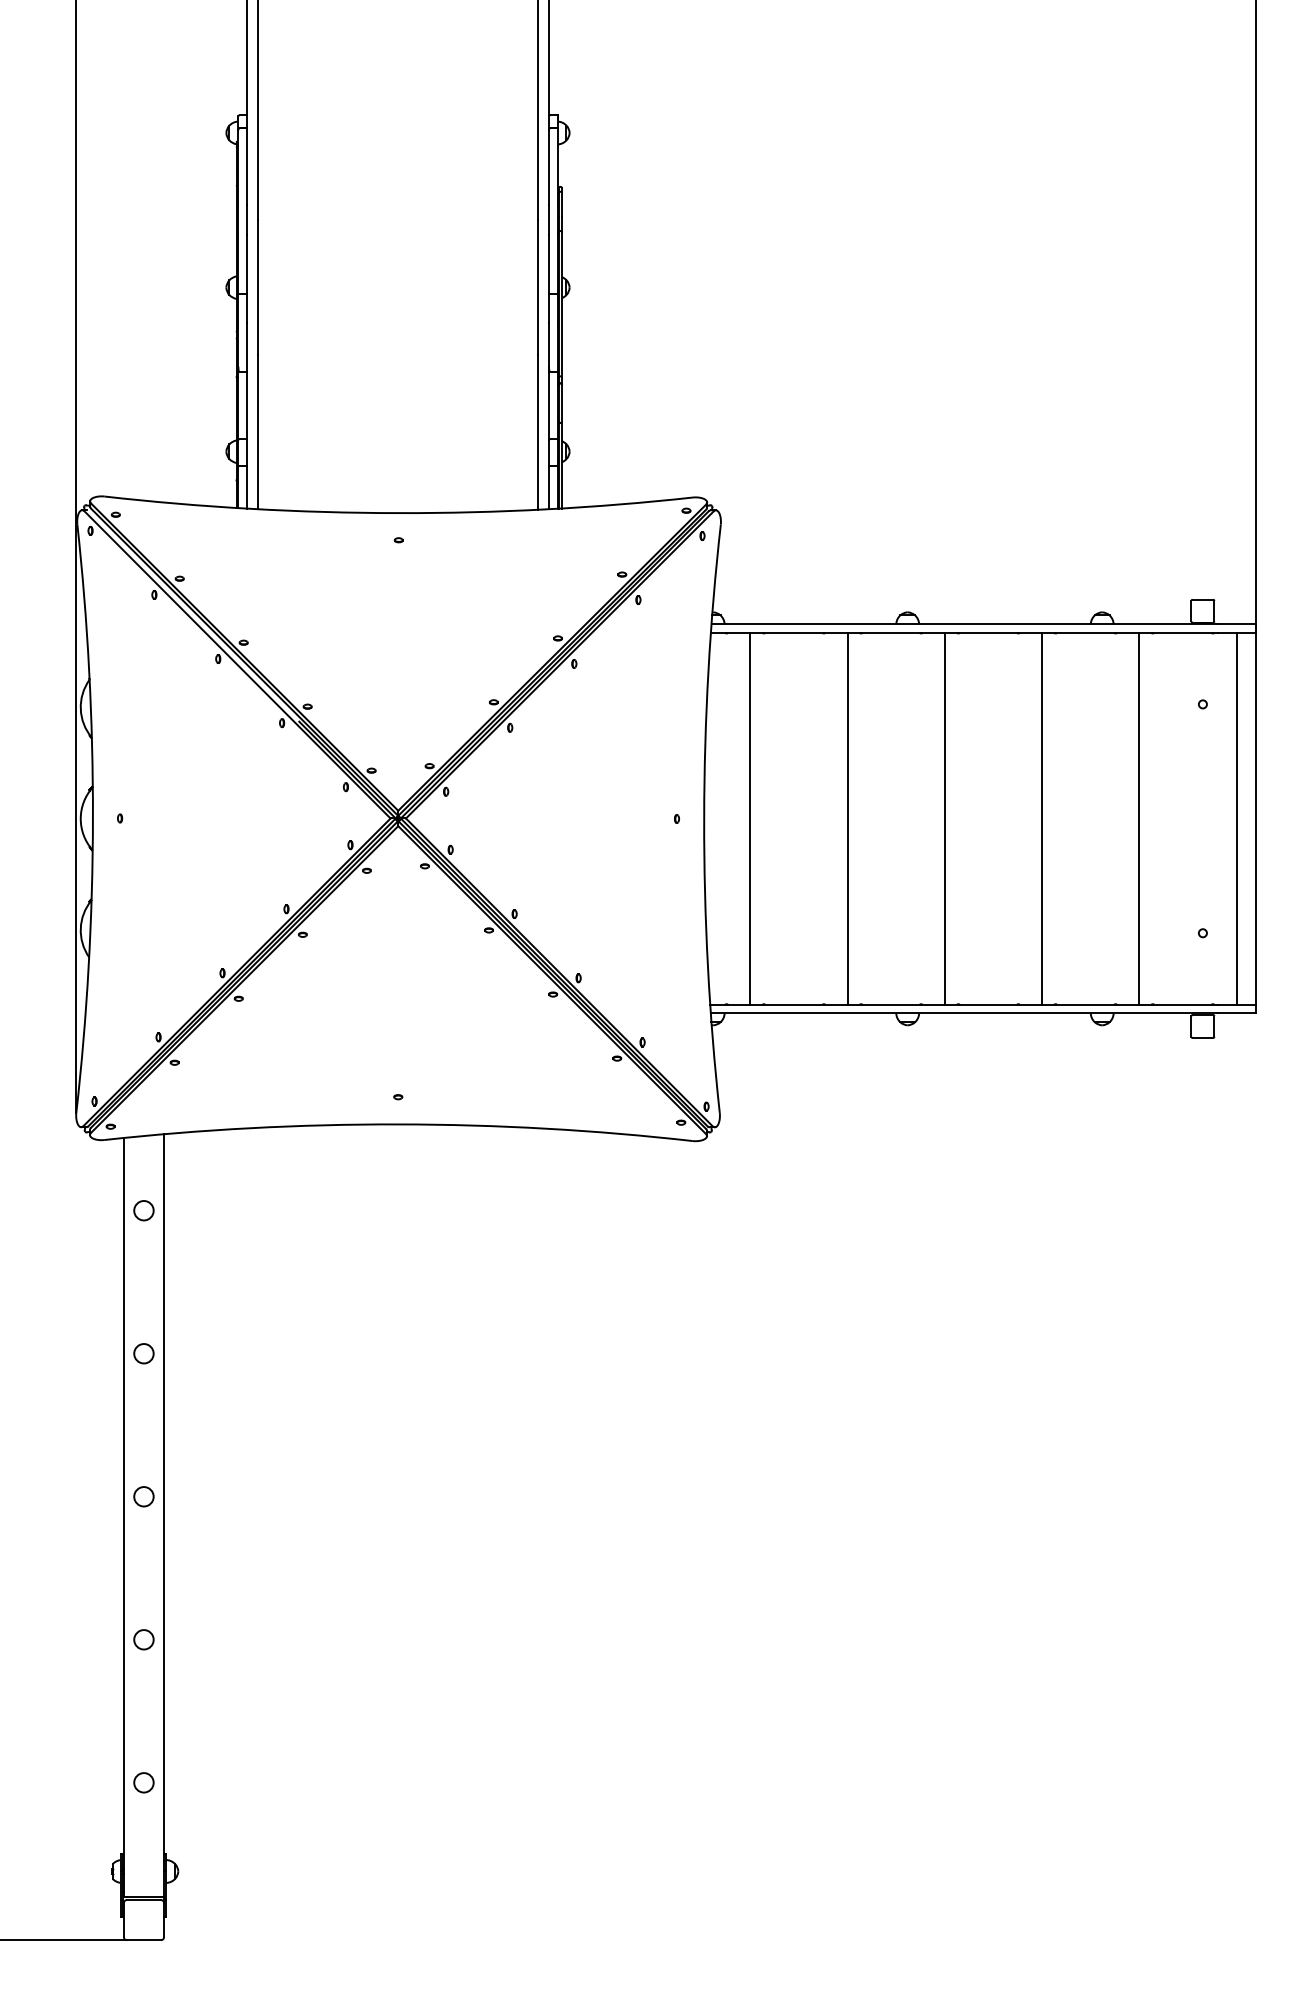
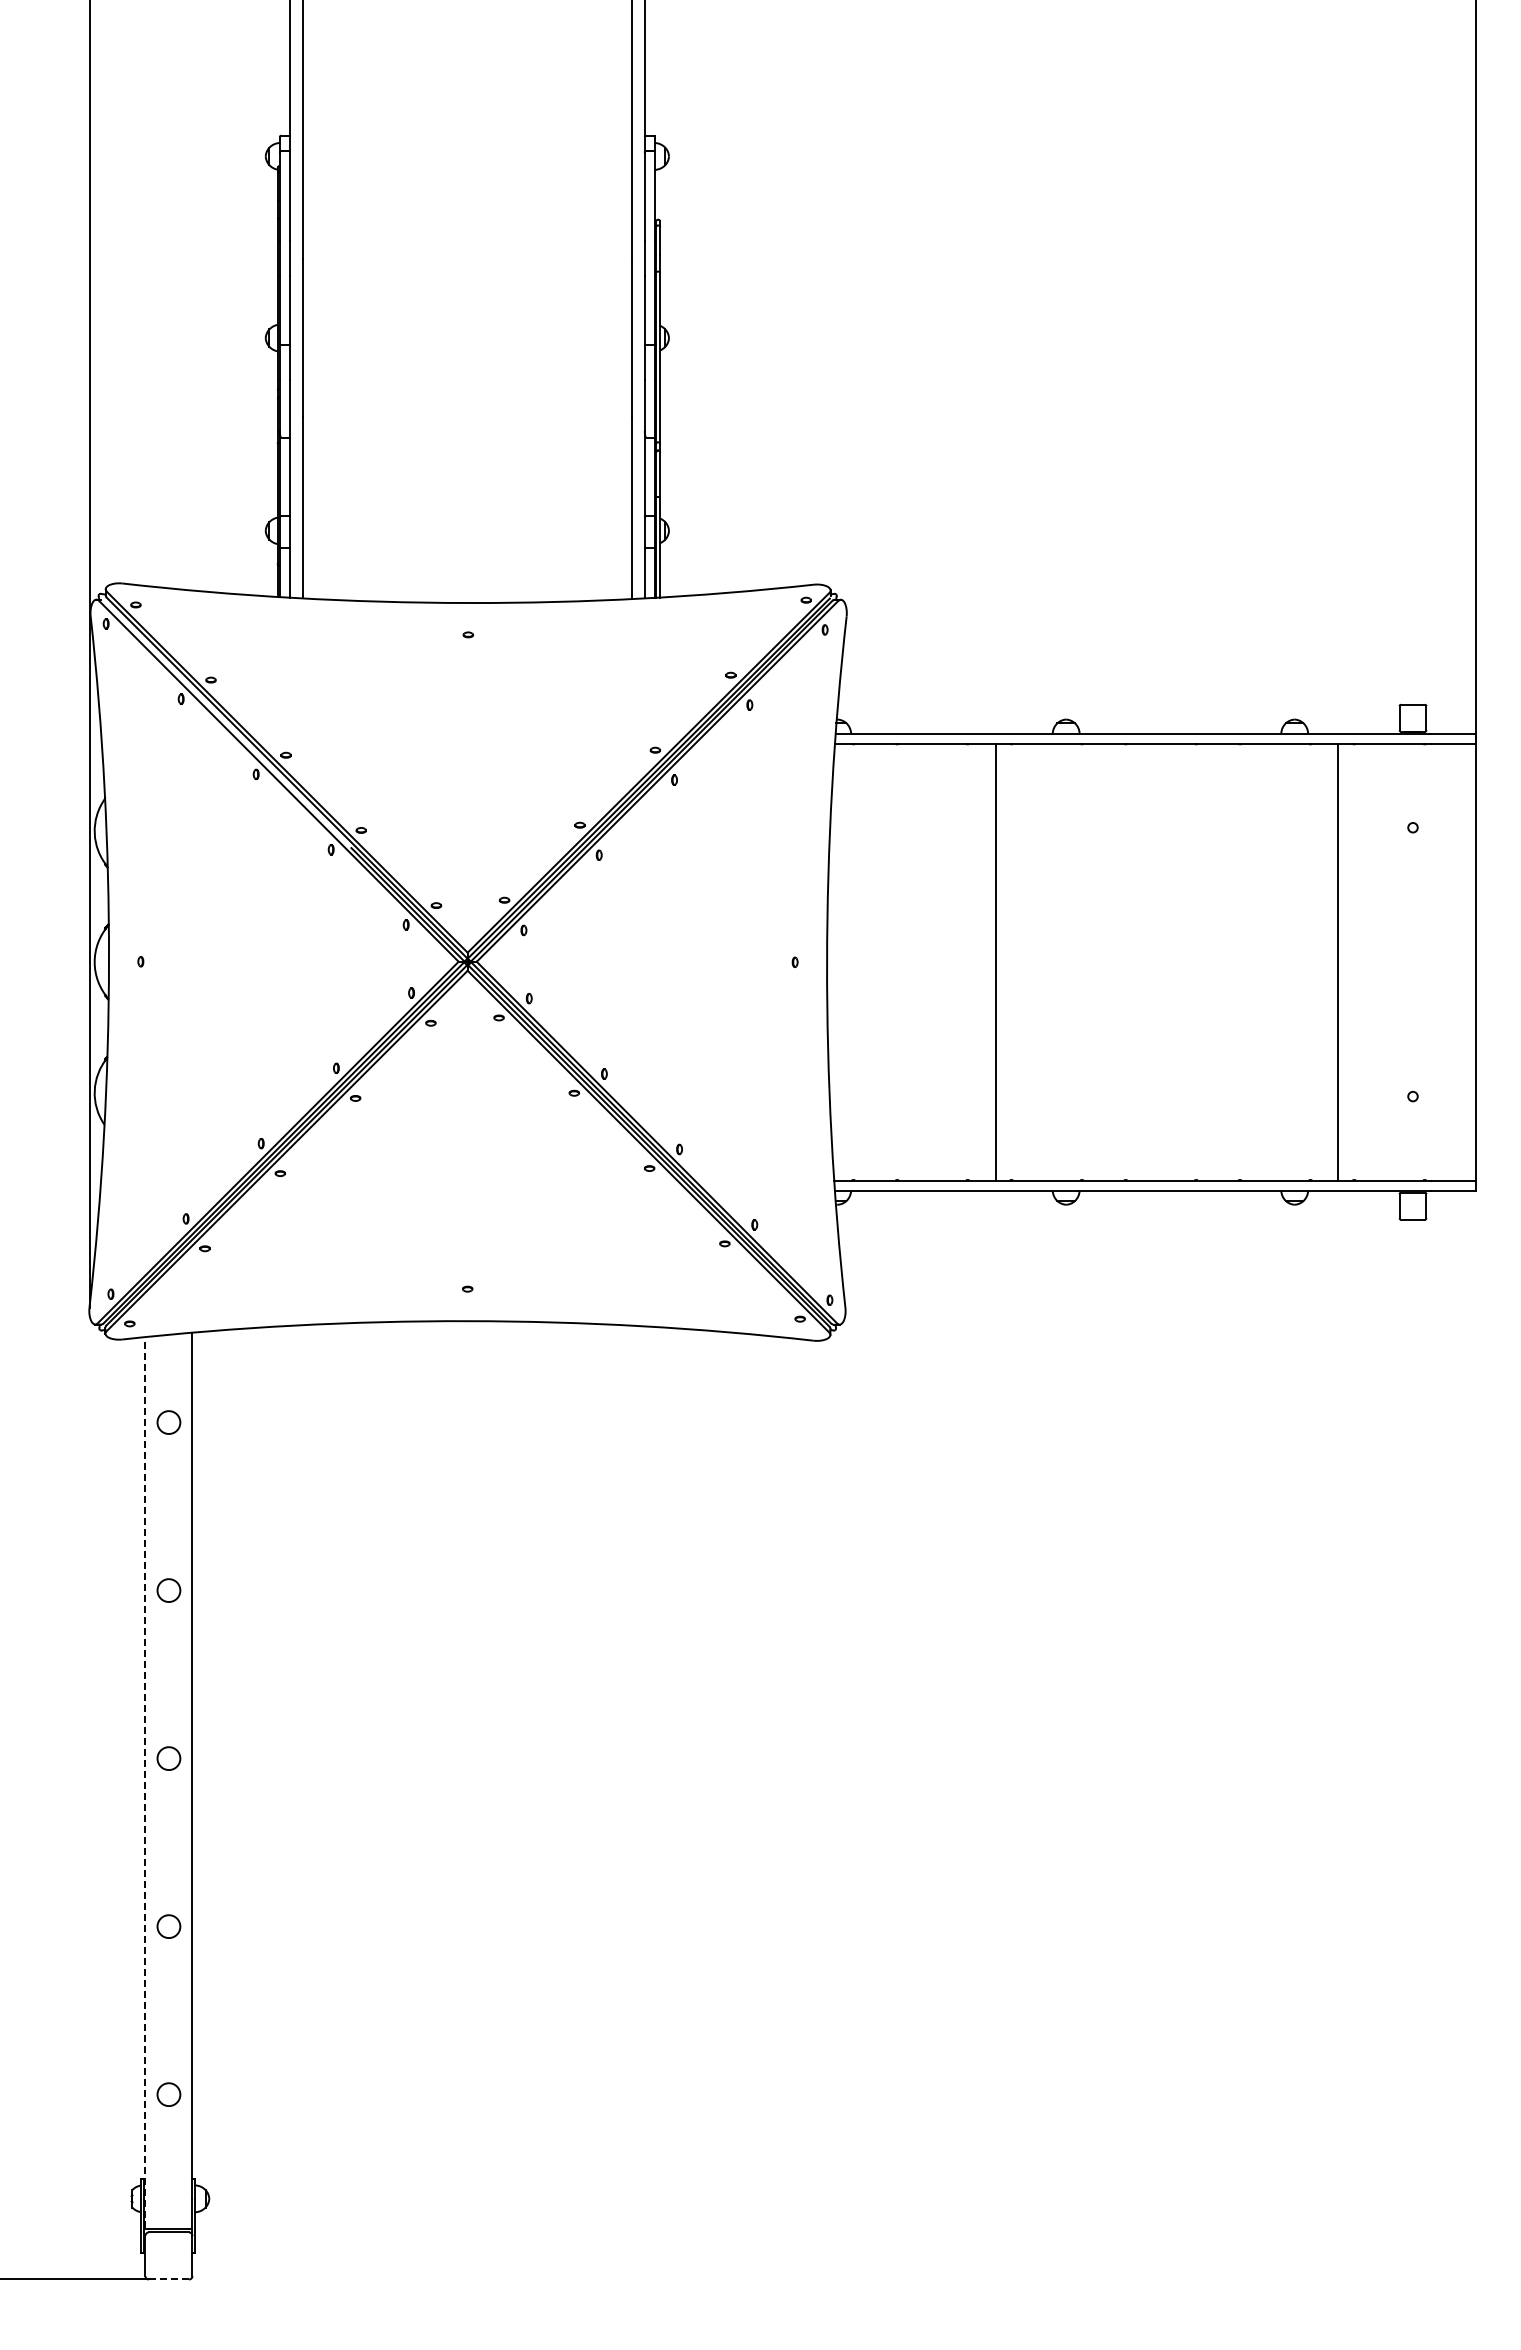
line: (750, 818) -> (881, 961), removed
line: (944, 818) -> (1109, 961), removed
line: (1042, 818) -> (1224, 961), removed
line: (1236, 818) -> (1452, 961), removed
line: (124, 1517) -> (145, 1782), solid -> dashed
line: (143, 1940) -> (168, 2279), solid -> dashed

